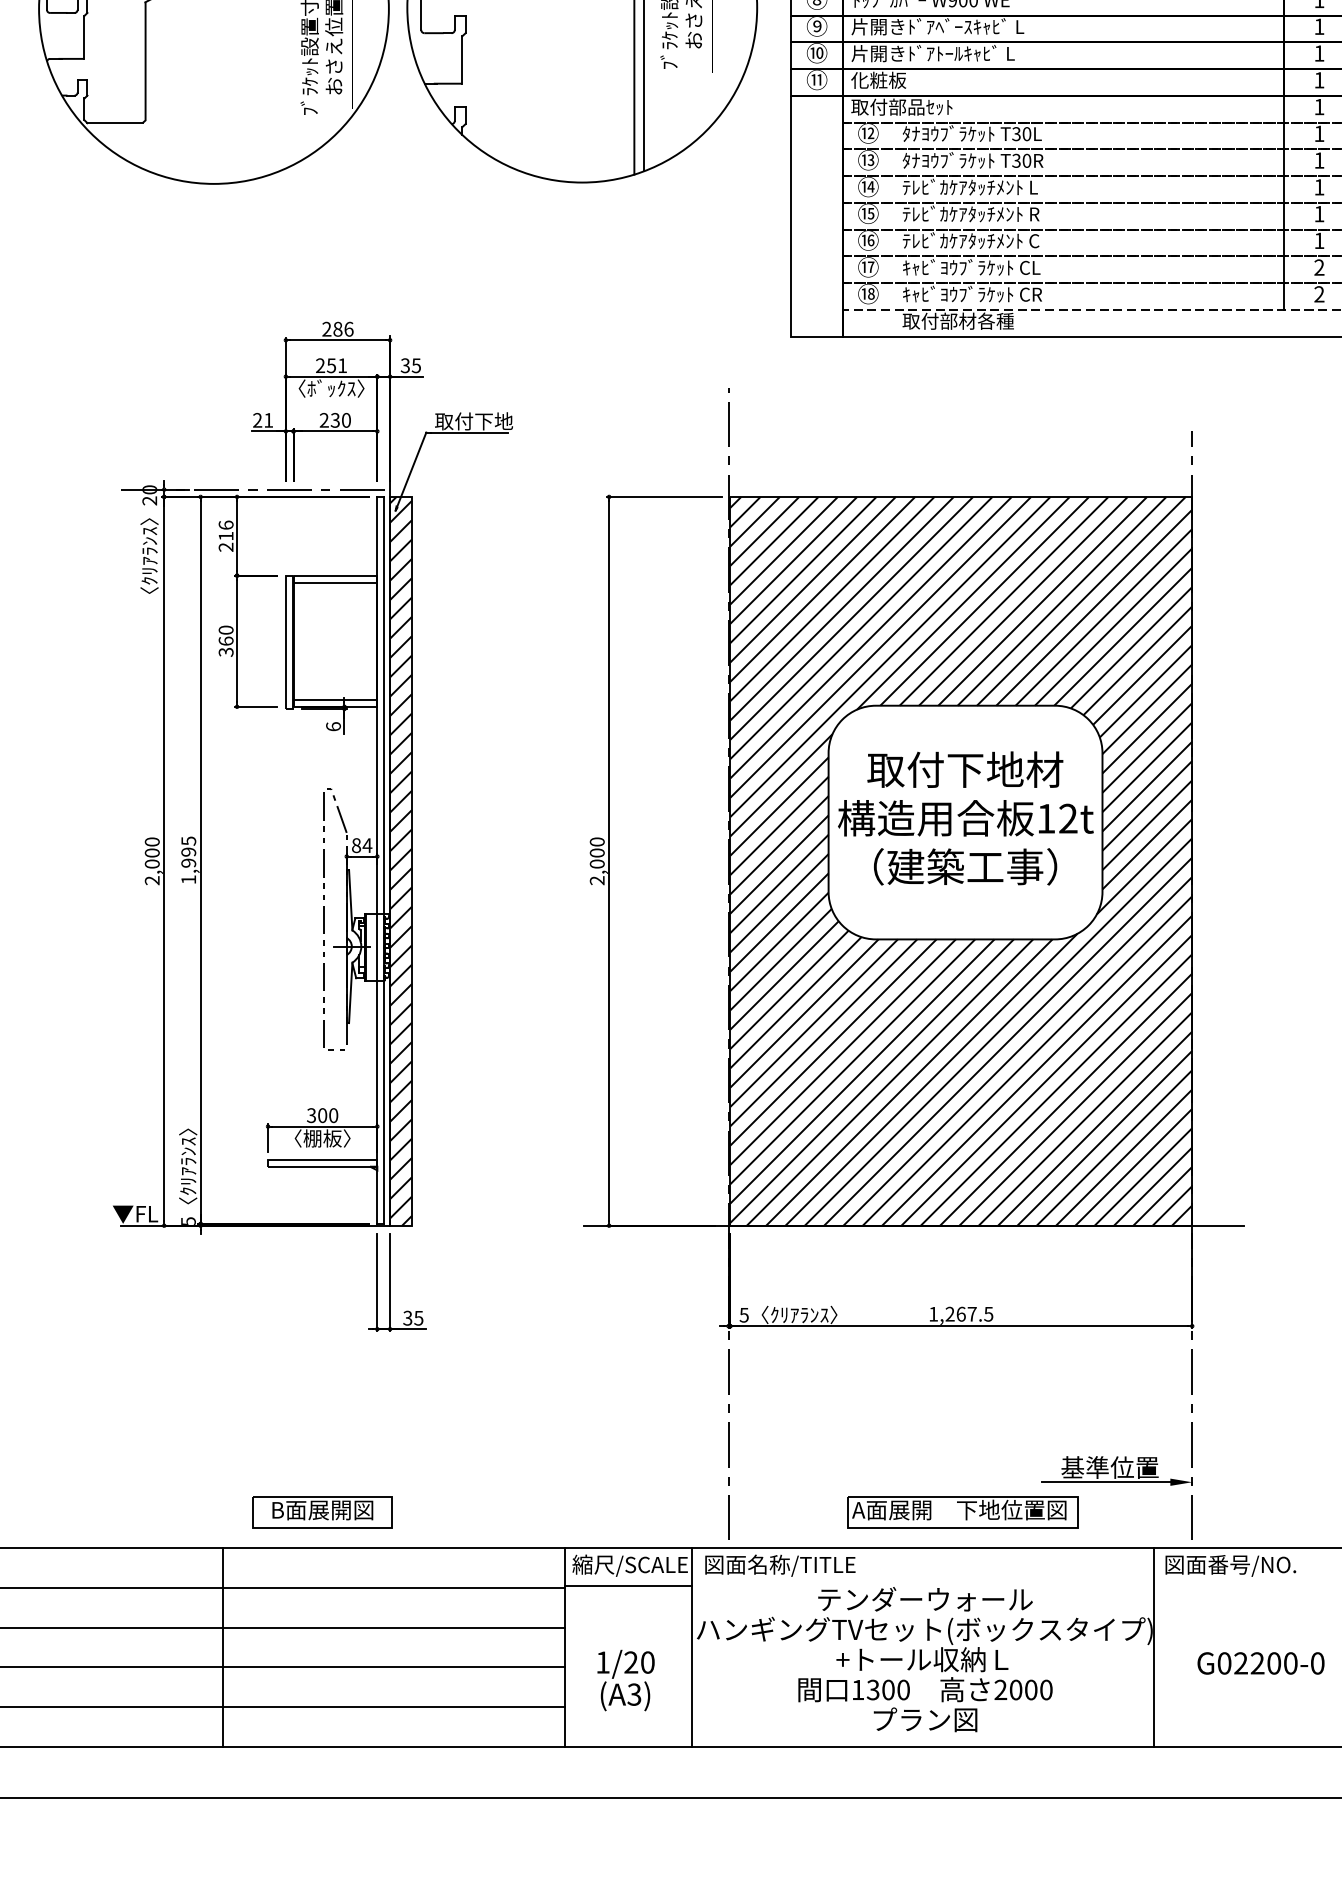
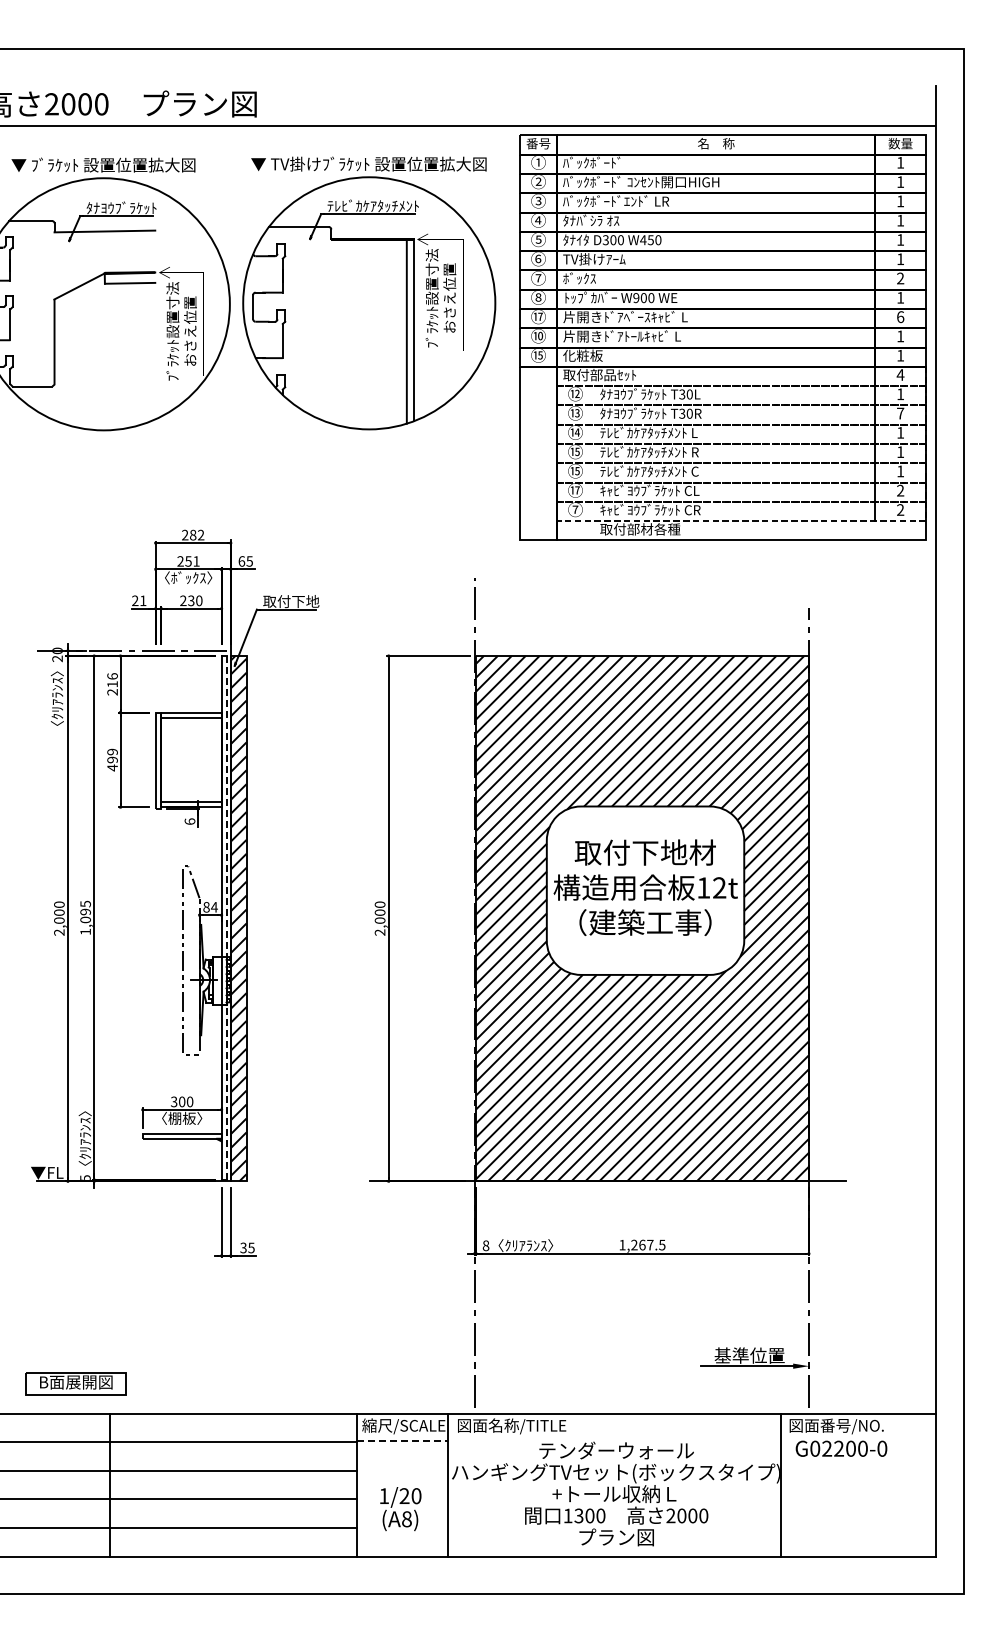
text: (817, 25) -> (538, 316), ⑨ -> ⑰
text: (1319, 27) -> (900, 317), 1 -> 6
text: (817, 80) -> (538, 355), ⑪ -> ⑮
text: (1319, 106) -> (900, 374), 1 -> 4
text: (1319, 160) -> (900, 413), 1 -> 7
text: (871, 239) -> (577, 470), ⑯ -> ⑮
text: (868, 293) -> (575, 509), ⑱ -> ⑦
text: (349, 328) -> (201, 534), 286 -> 282
text: (404, 365) -> (241, 561), 35 -> 65
text: (226, 640) -> (112, 759), 360 -> 499
line: (384, 859) -> (226, 917), solid -> dashed
text: (188, 862) -> (85, 919), 1,995 -> 1,095
text: (743, 1314) -> (485, 1245), 5 -> 8
part: (321, 1511) -> (75, 1383), moved
part: (962, 1511) -> (643, 1387), removed
line: (628, 1585) -> (402, 1440), solid -> dashed
text: (1261, 1663) -> (841, 1448), moved
text: (633, 1694) -> (406, 1519), (A3) -> (A8)

